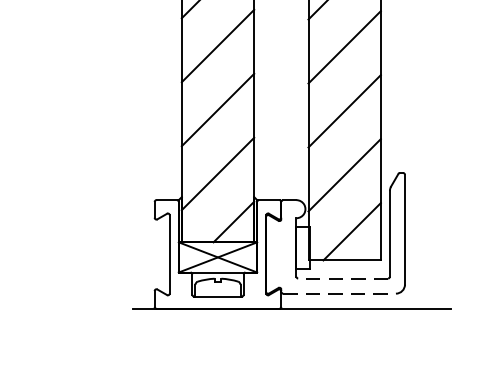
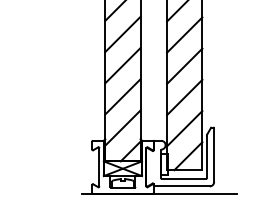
line: (344, 279) -> (184, 179), dashed -> solid
line: (340, 293) -> (182, 186), dashed -> solid

